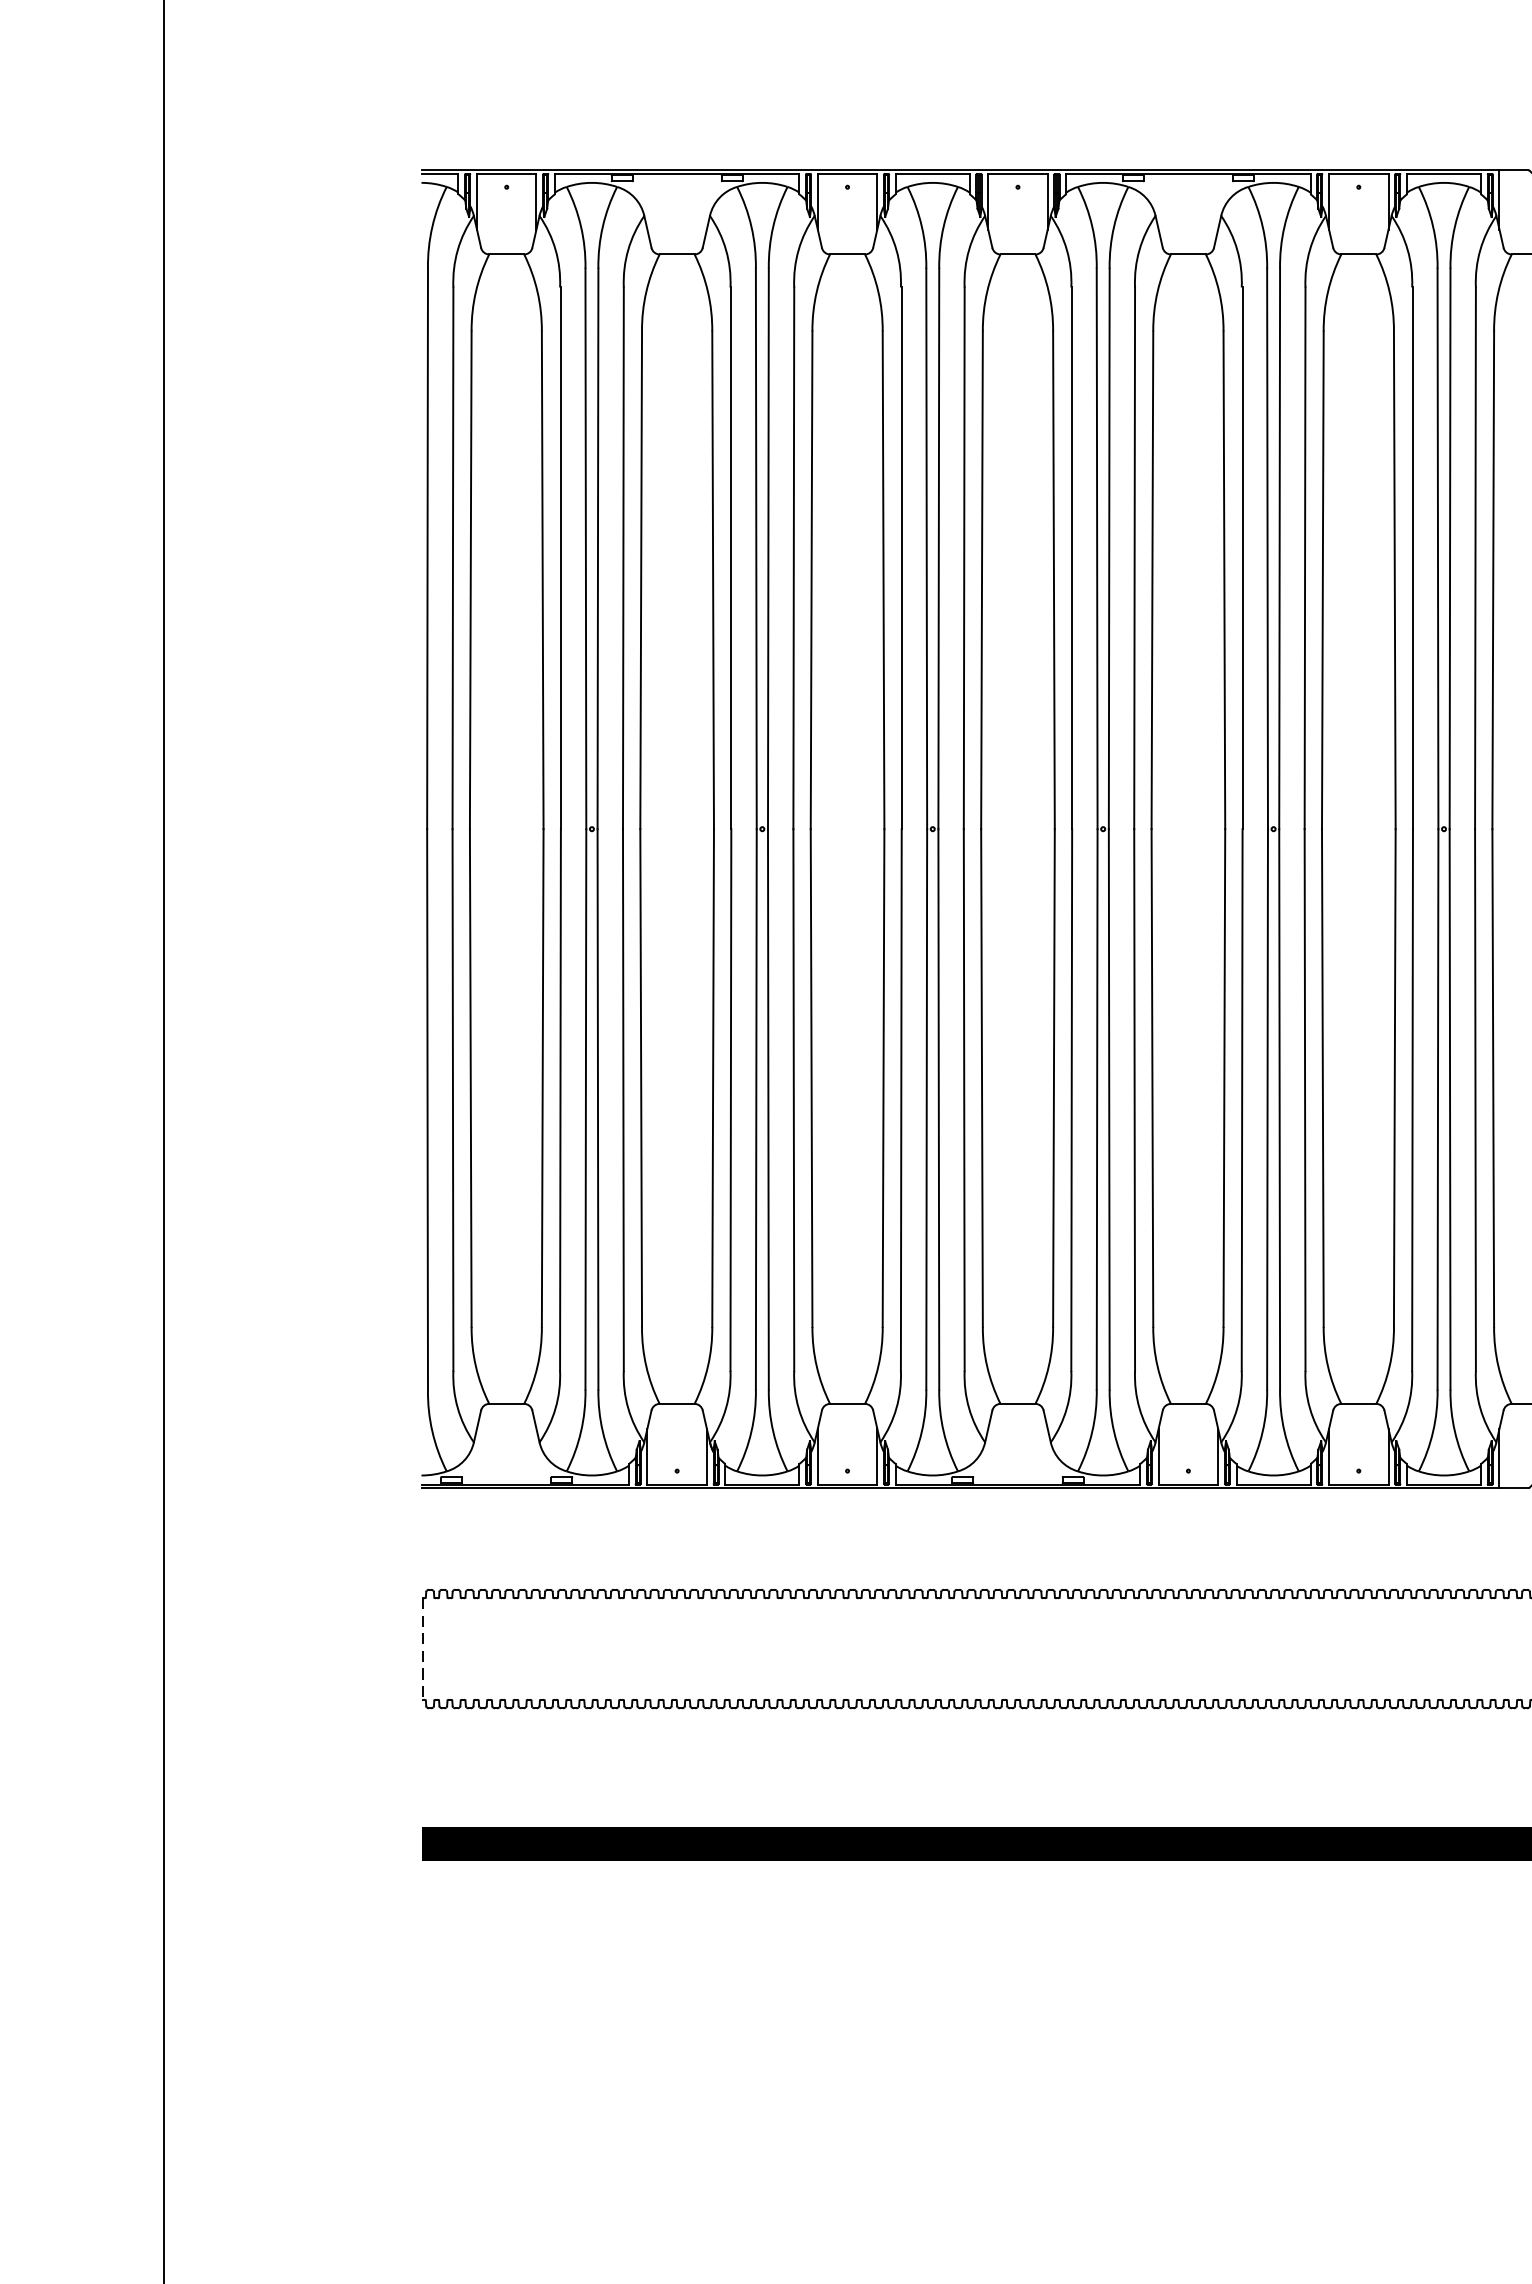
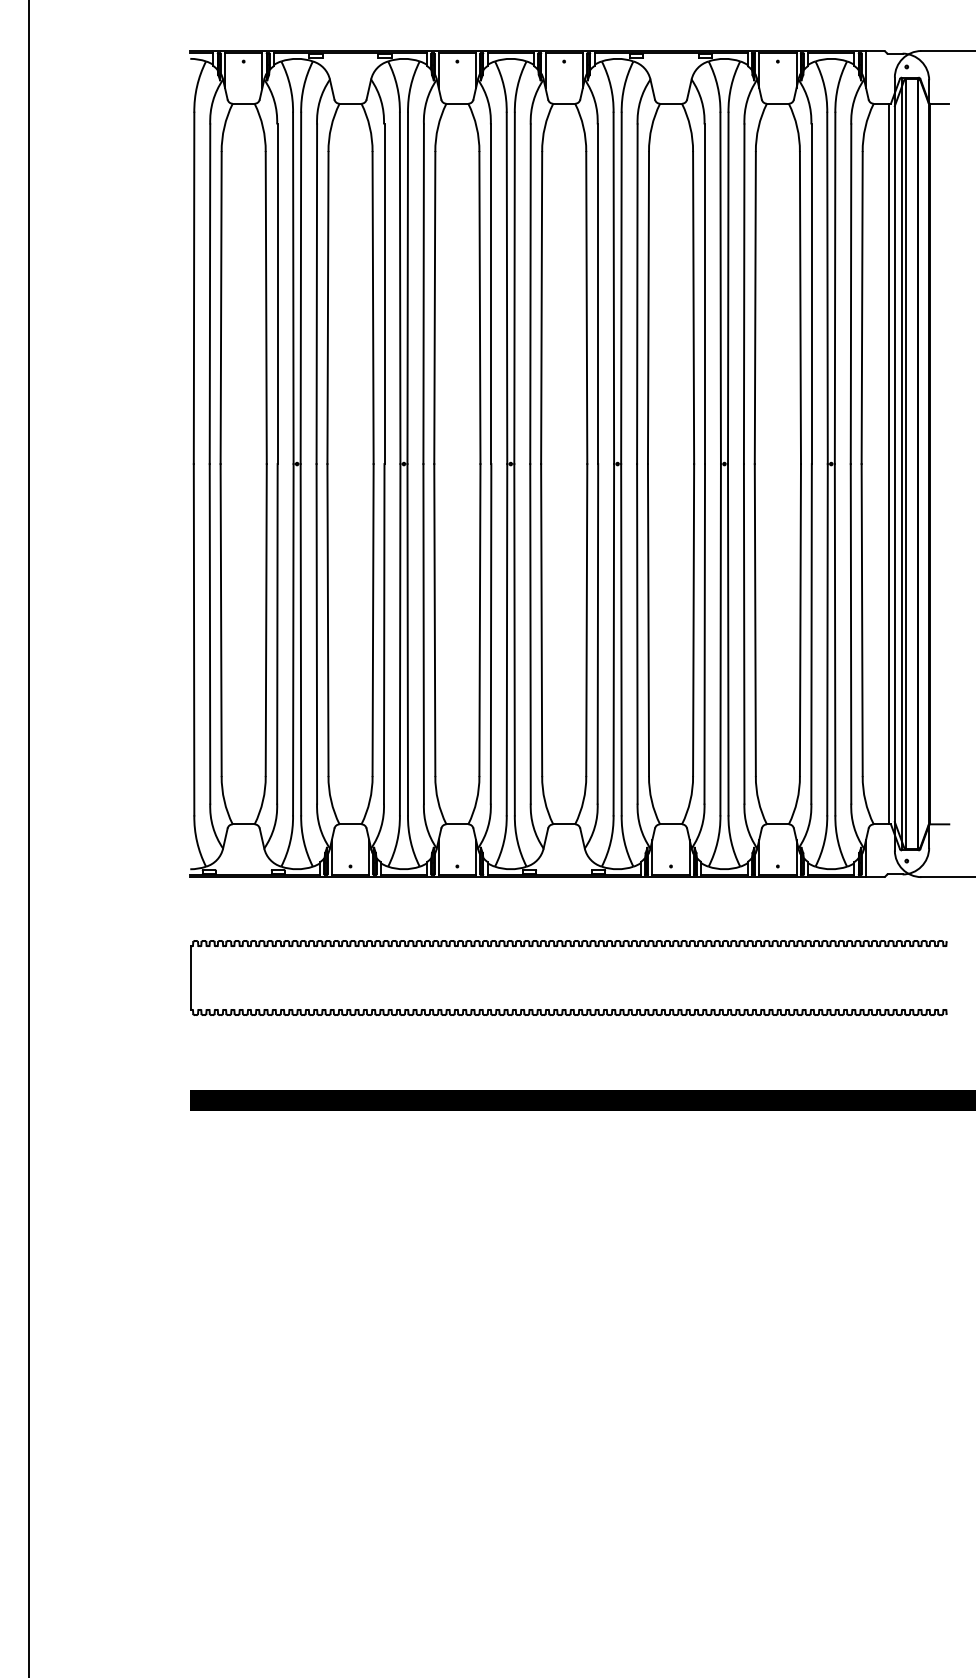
line: (421, 1649) -> (190, 978), dashed -> solid

